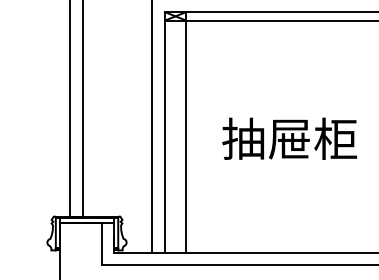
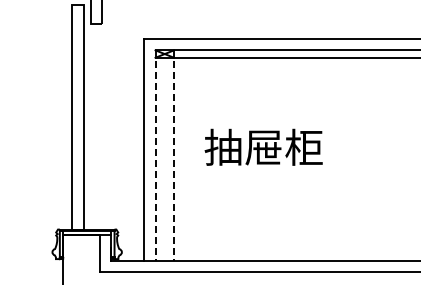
line: (164, 133) -> (155, 156), solid -> dashed
line: (186, 133) -> (174, 156), solid -> dashed
text: (289, 137) -> (263, 146), moved

